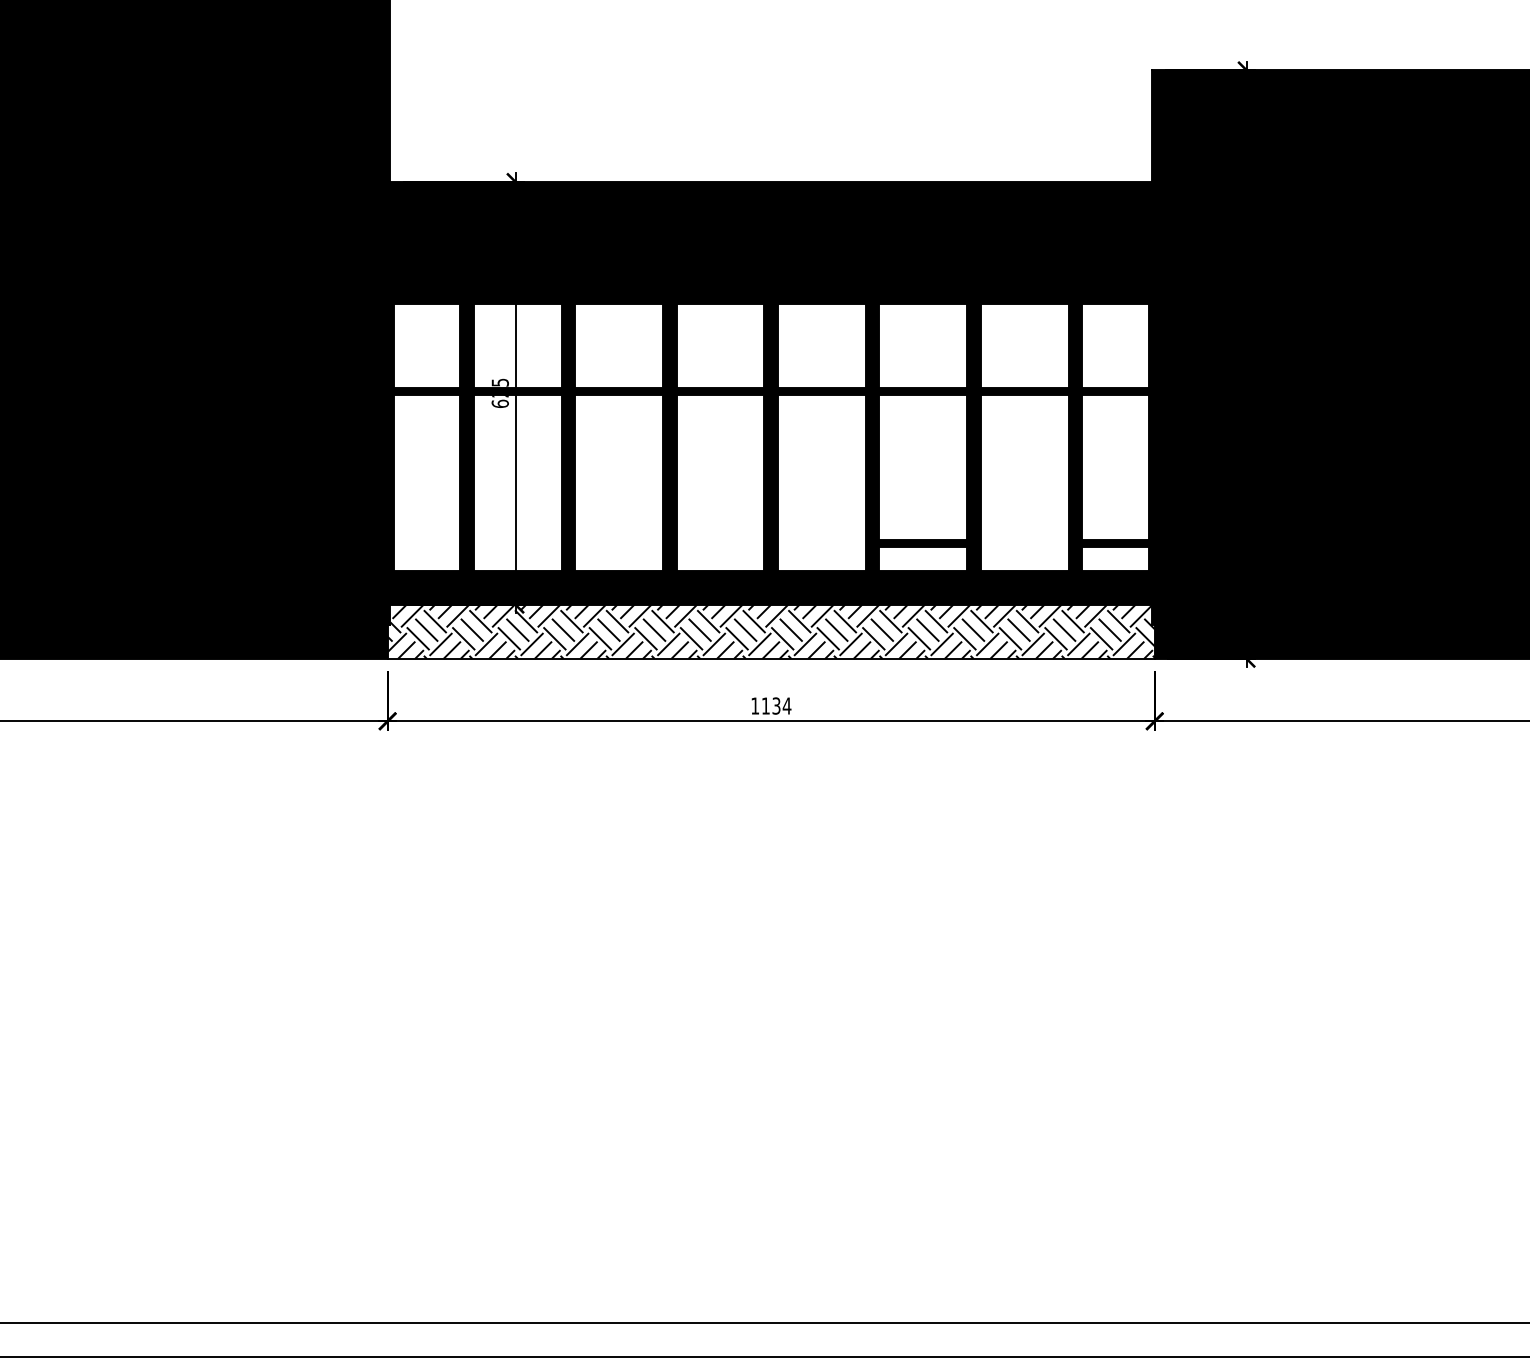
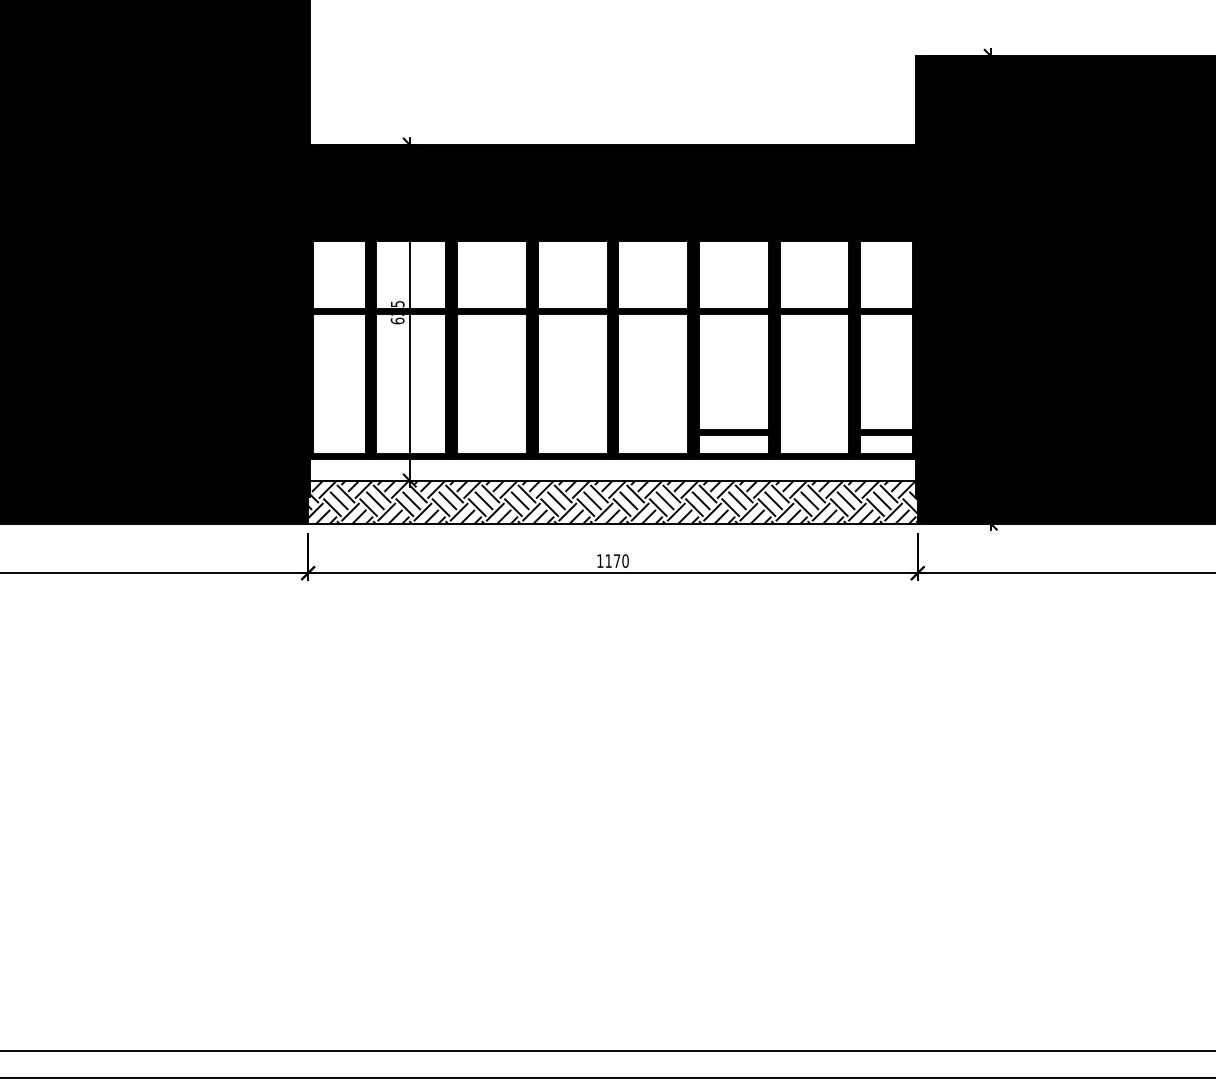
fill: (770, 590) -> (612, 469), removed
text: (781, 705) -> (621, 560), 1134 -> 1170

